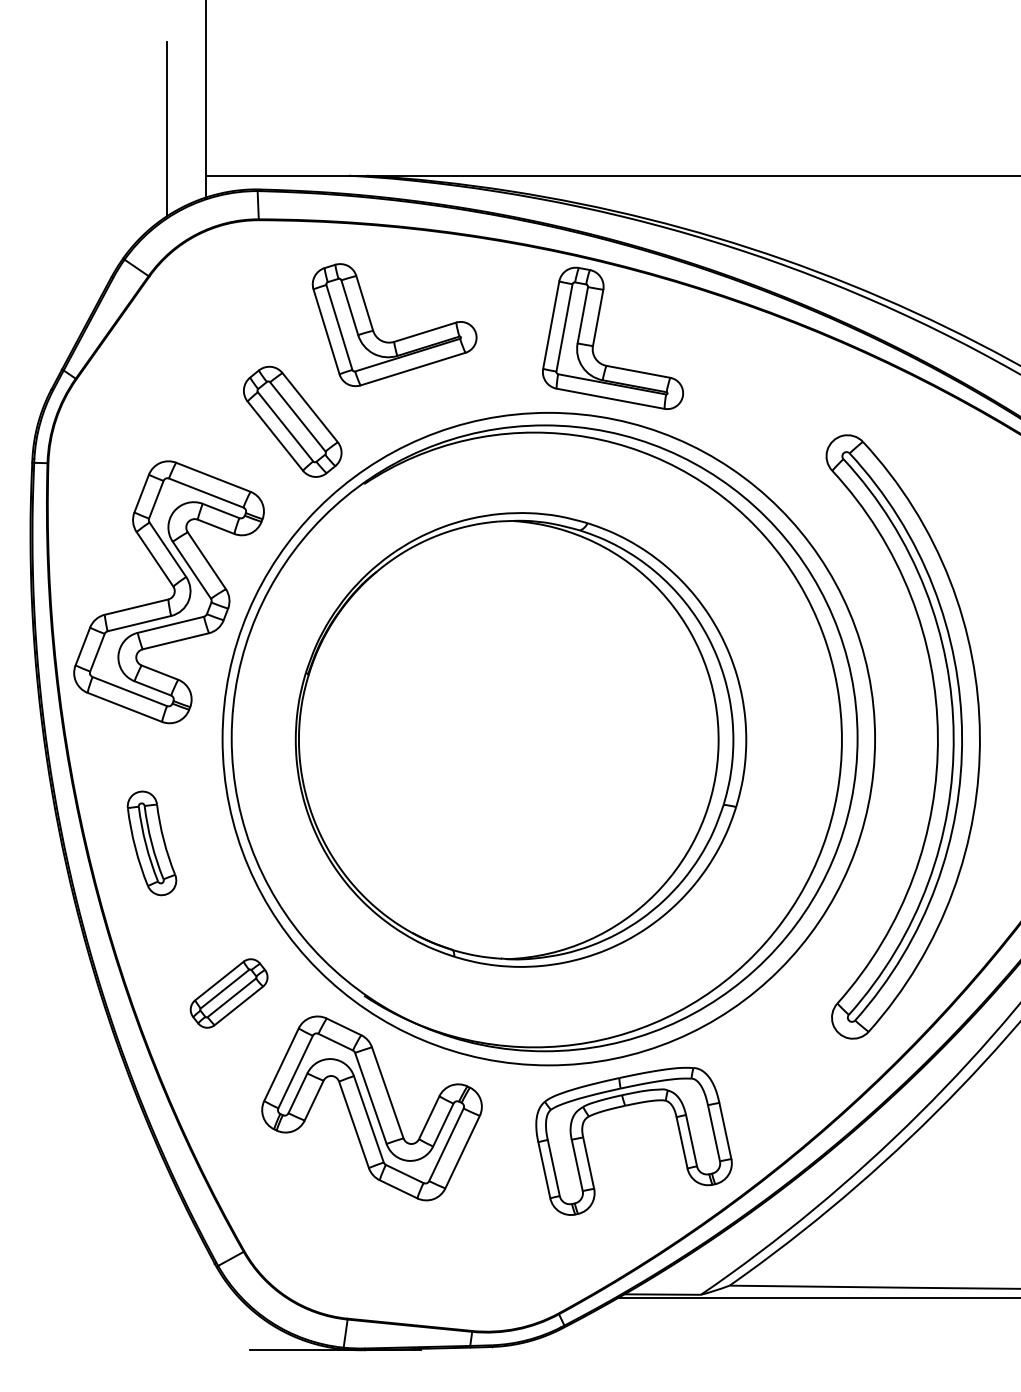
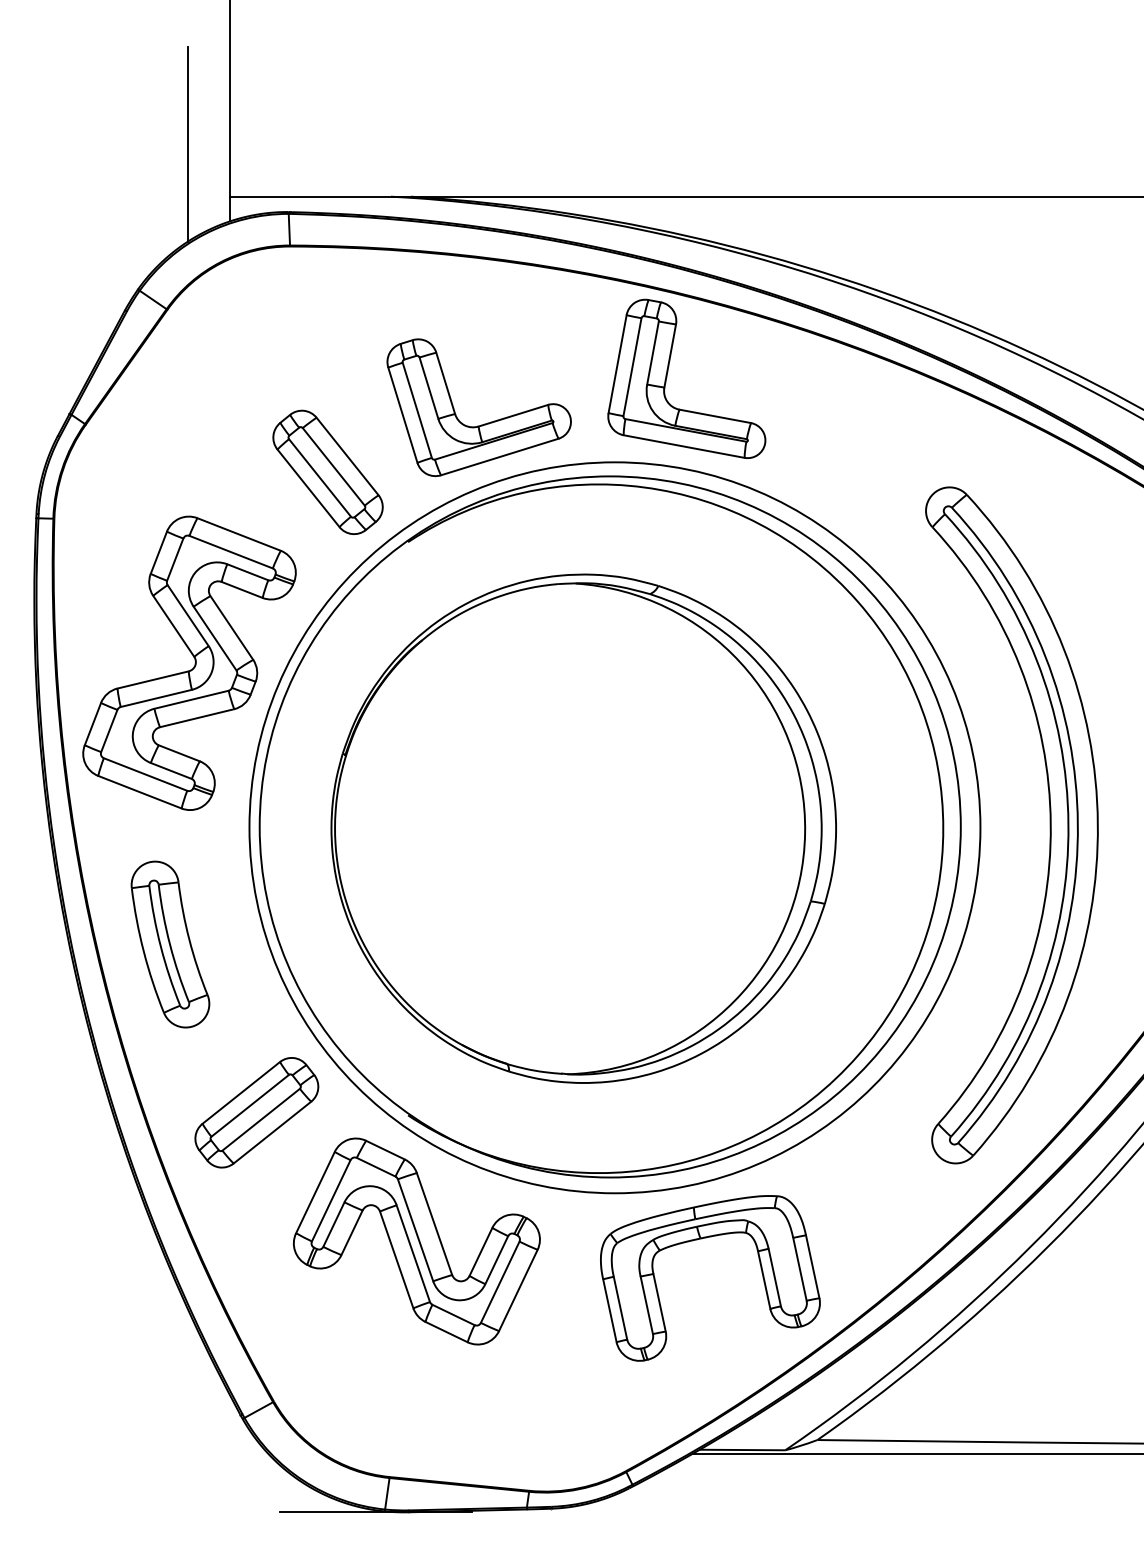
part: (397, 339) -> (482, 423), moved
part: (151, 843) -> (169, 944), size x1.43
part: (228, 993) -> (256, 1112), size x1.43

